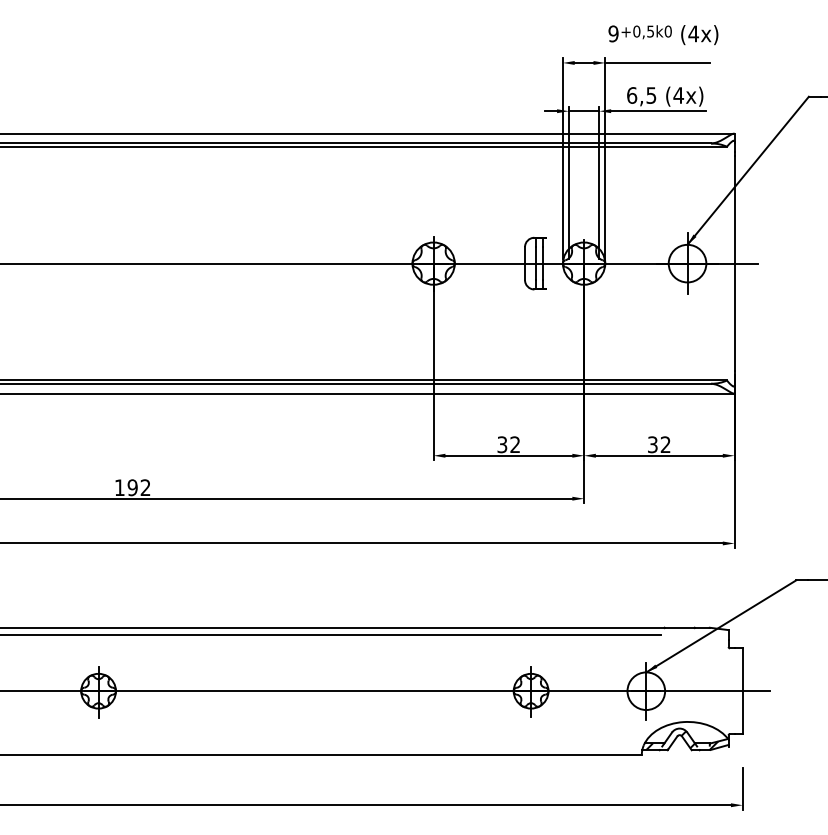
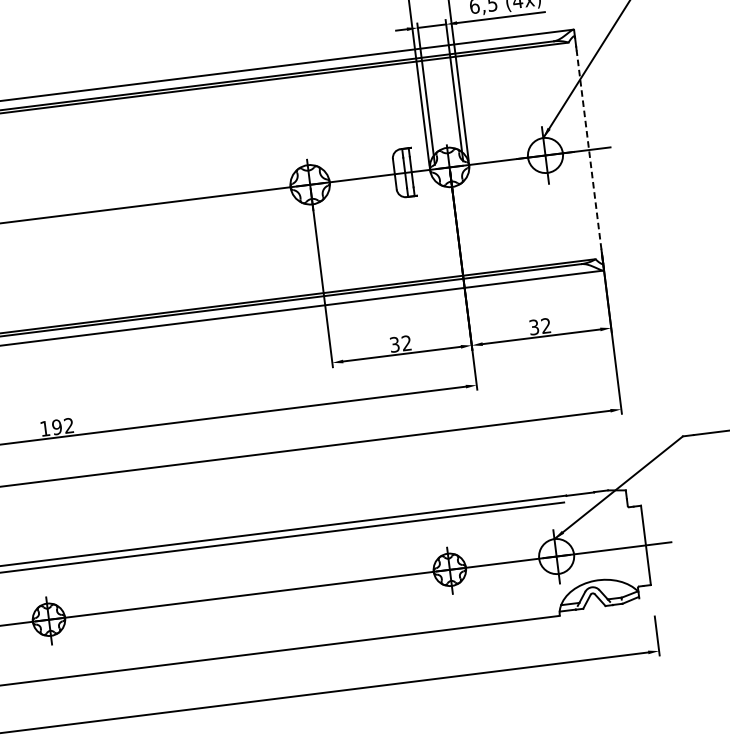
line: (734, 263) -> (588, 149), solid -> dashed
hatch: (682, 740) -> (595, 598), removed

